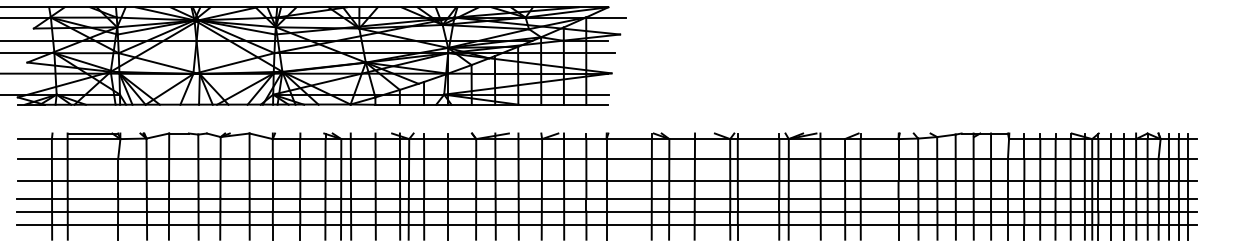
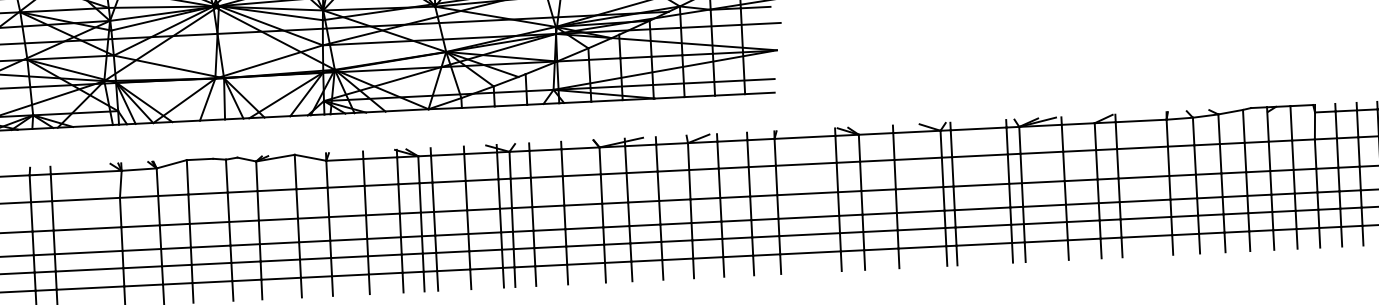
line: (92, 133) -> (83, 165), removed

